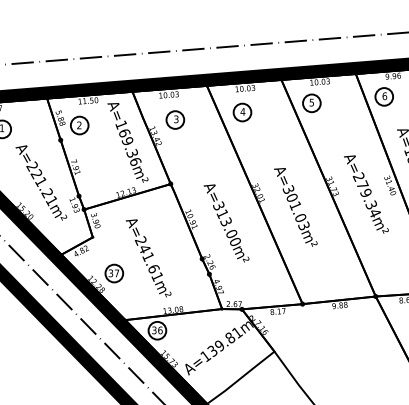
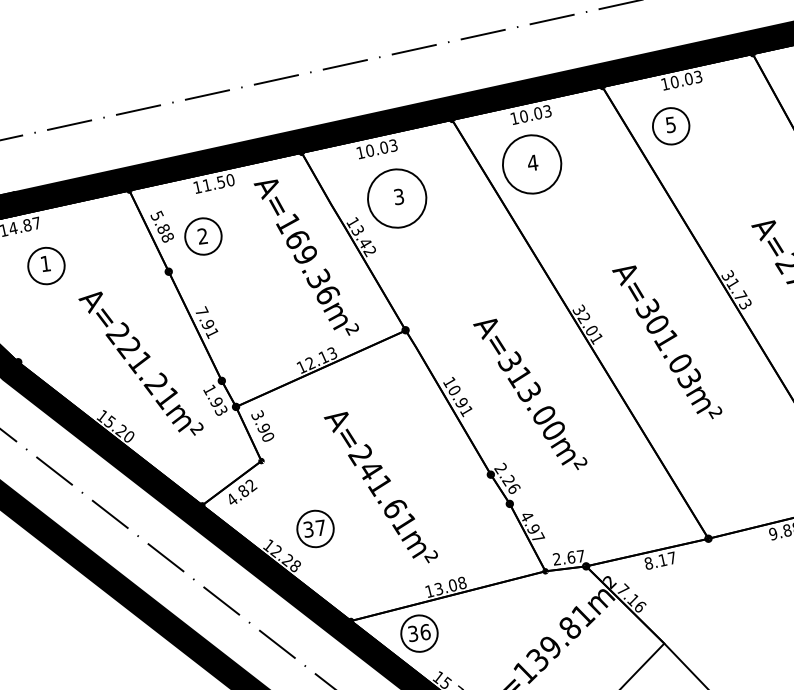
circle: (242, 112) -> (532, 164), size x1.6
circle: (175, 119) -> (397, 197), size x1.6

